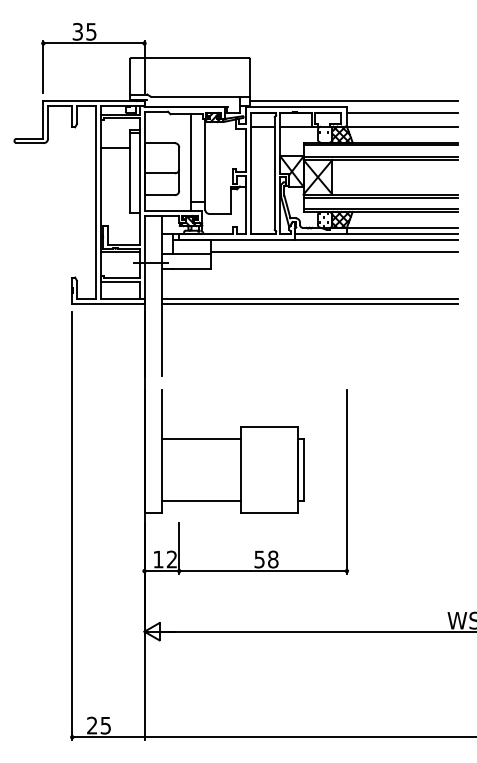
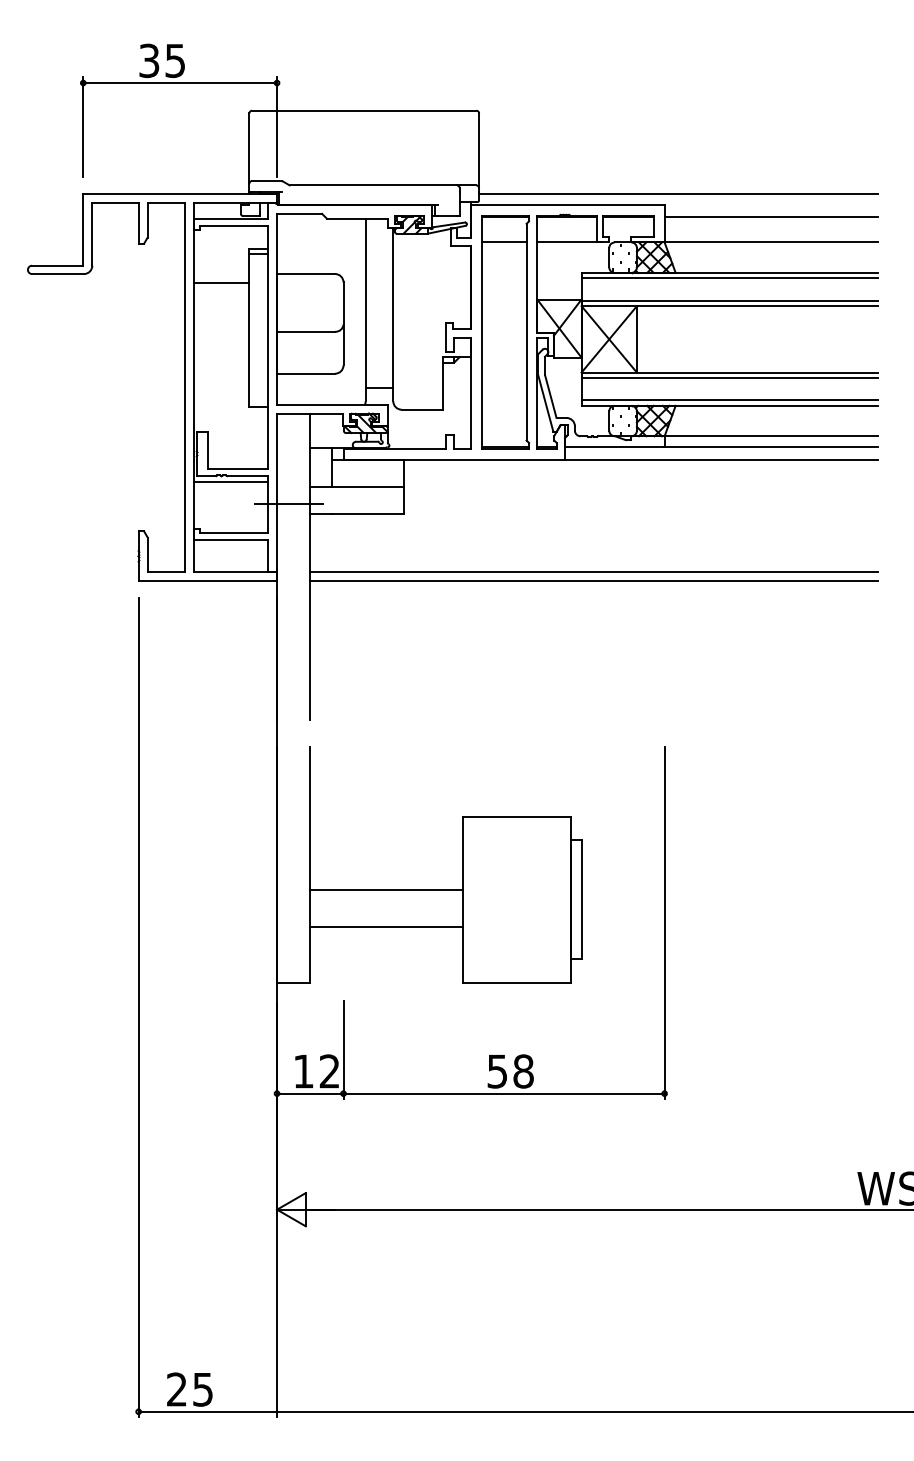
line: (334, 251) -> (640, 481), removed
line: (201, 438) -> (386, 889), moved
line: (201, 501) -> (386, 927), moved

